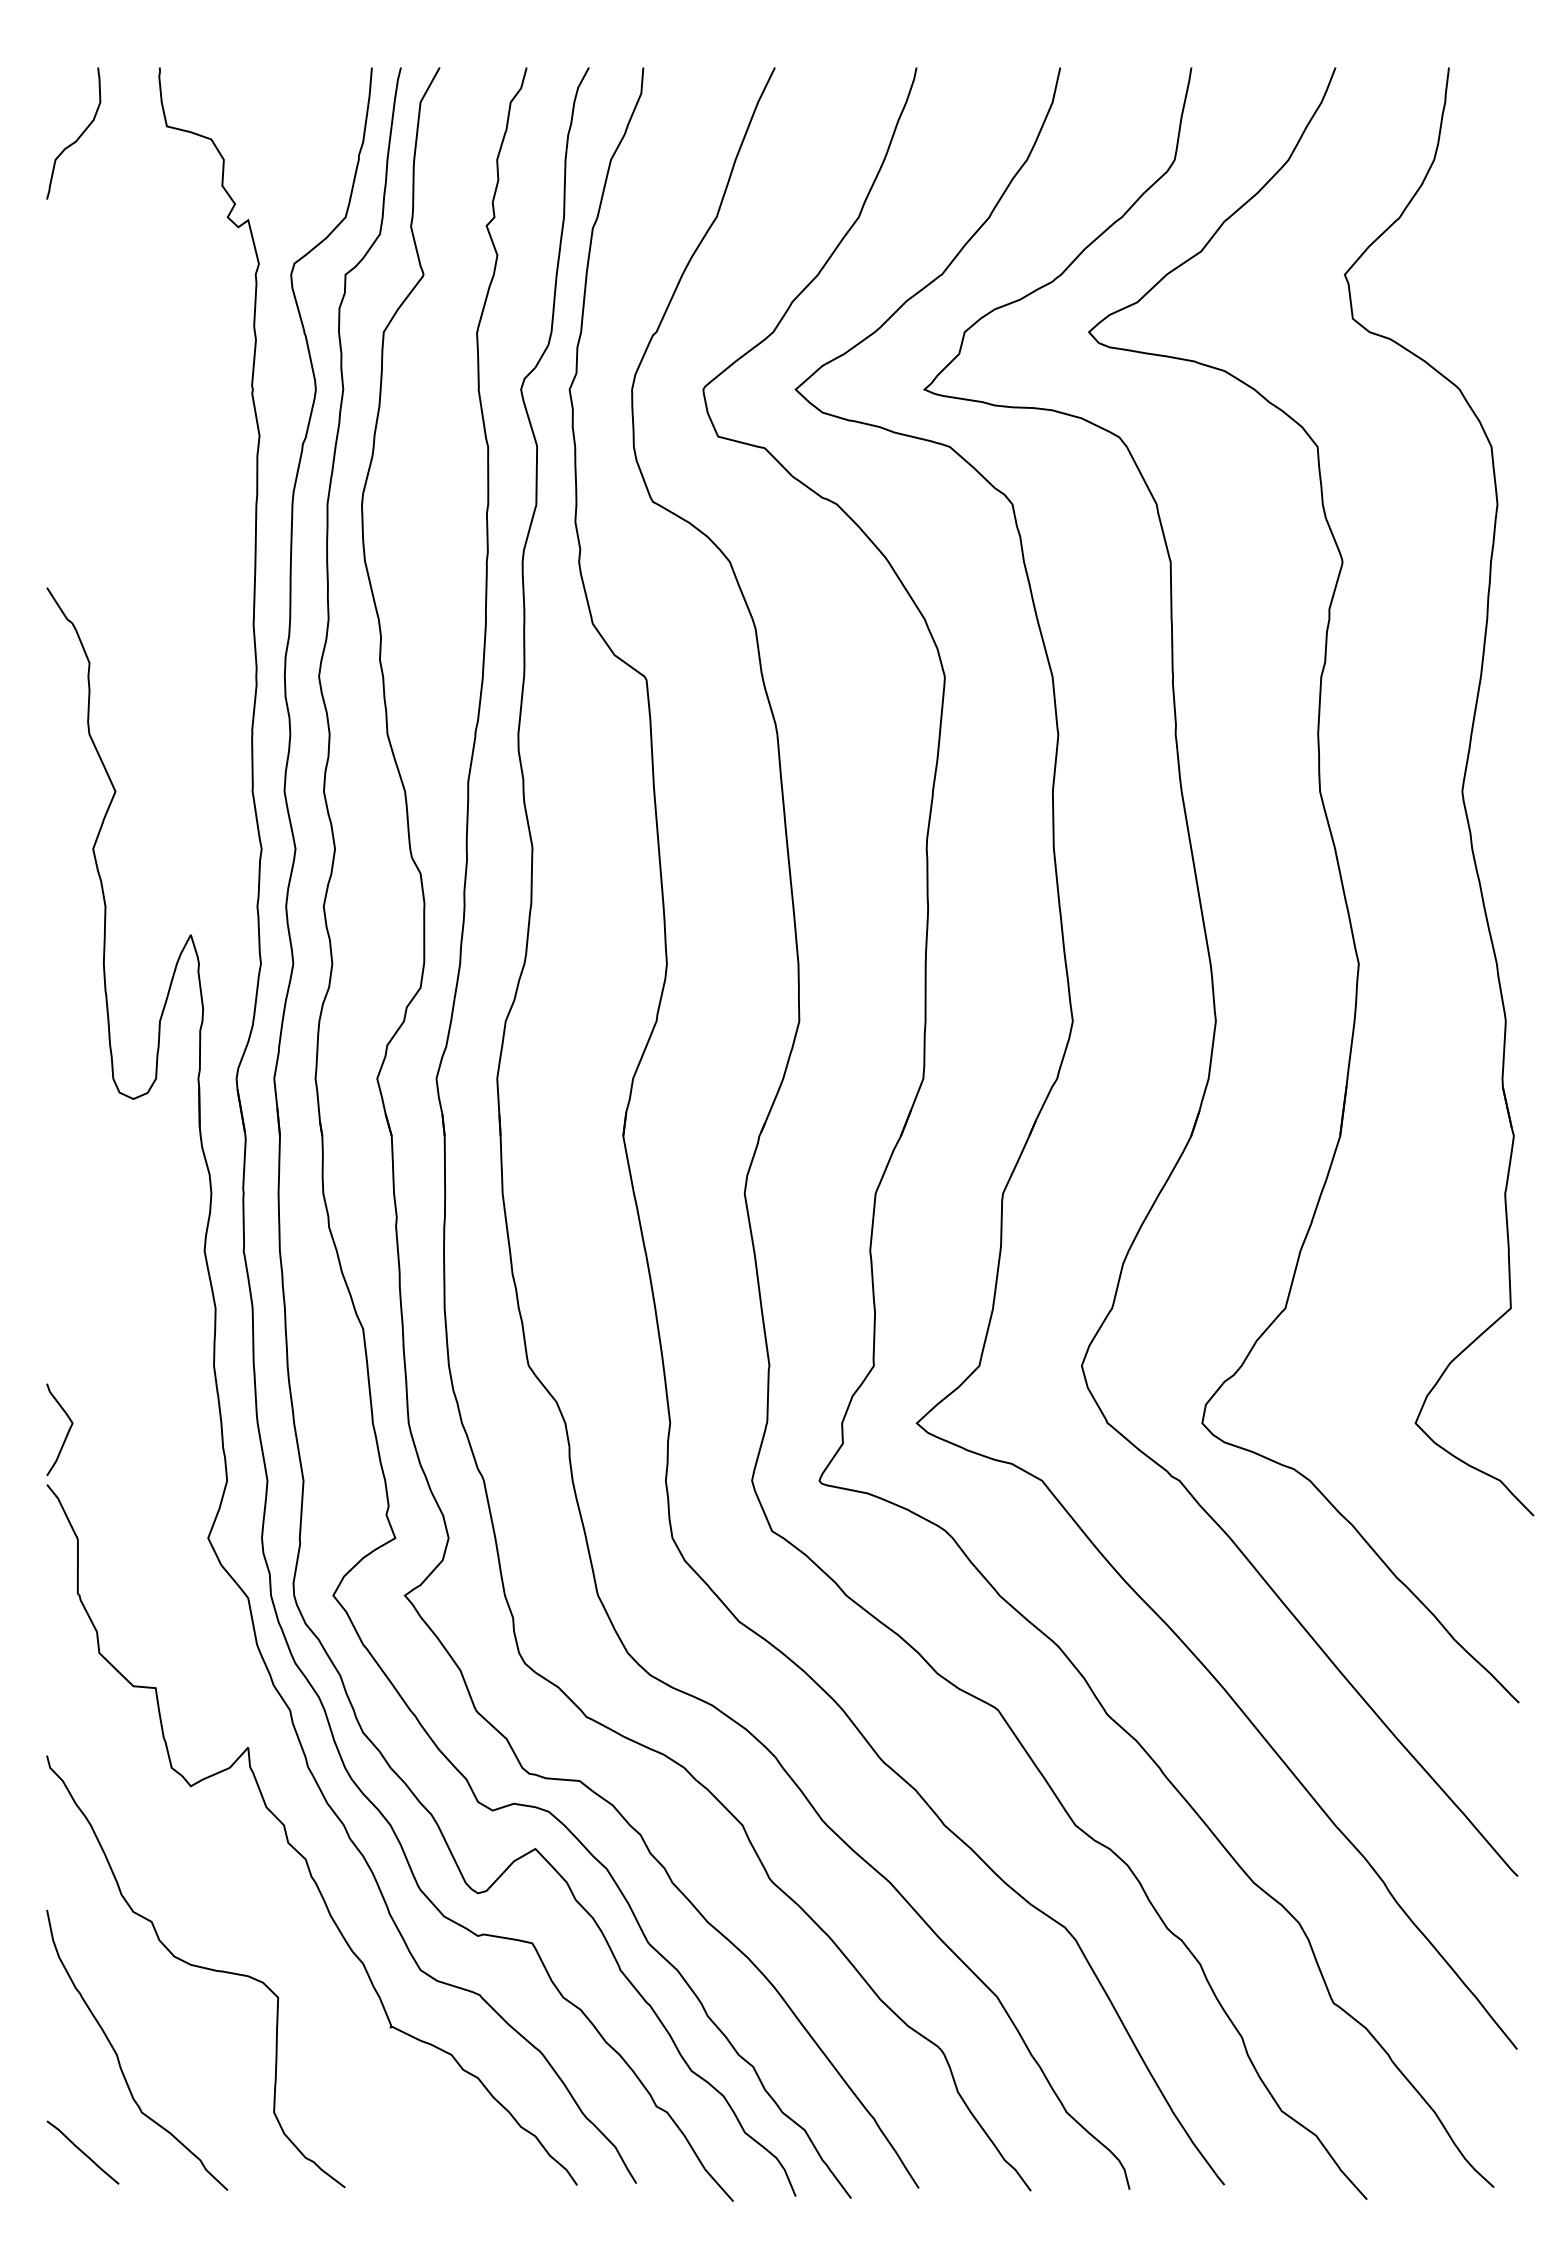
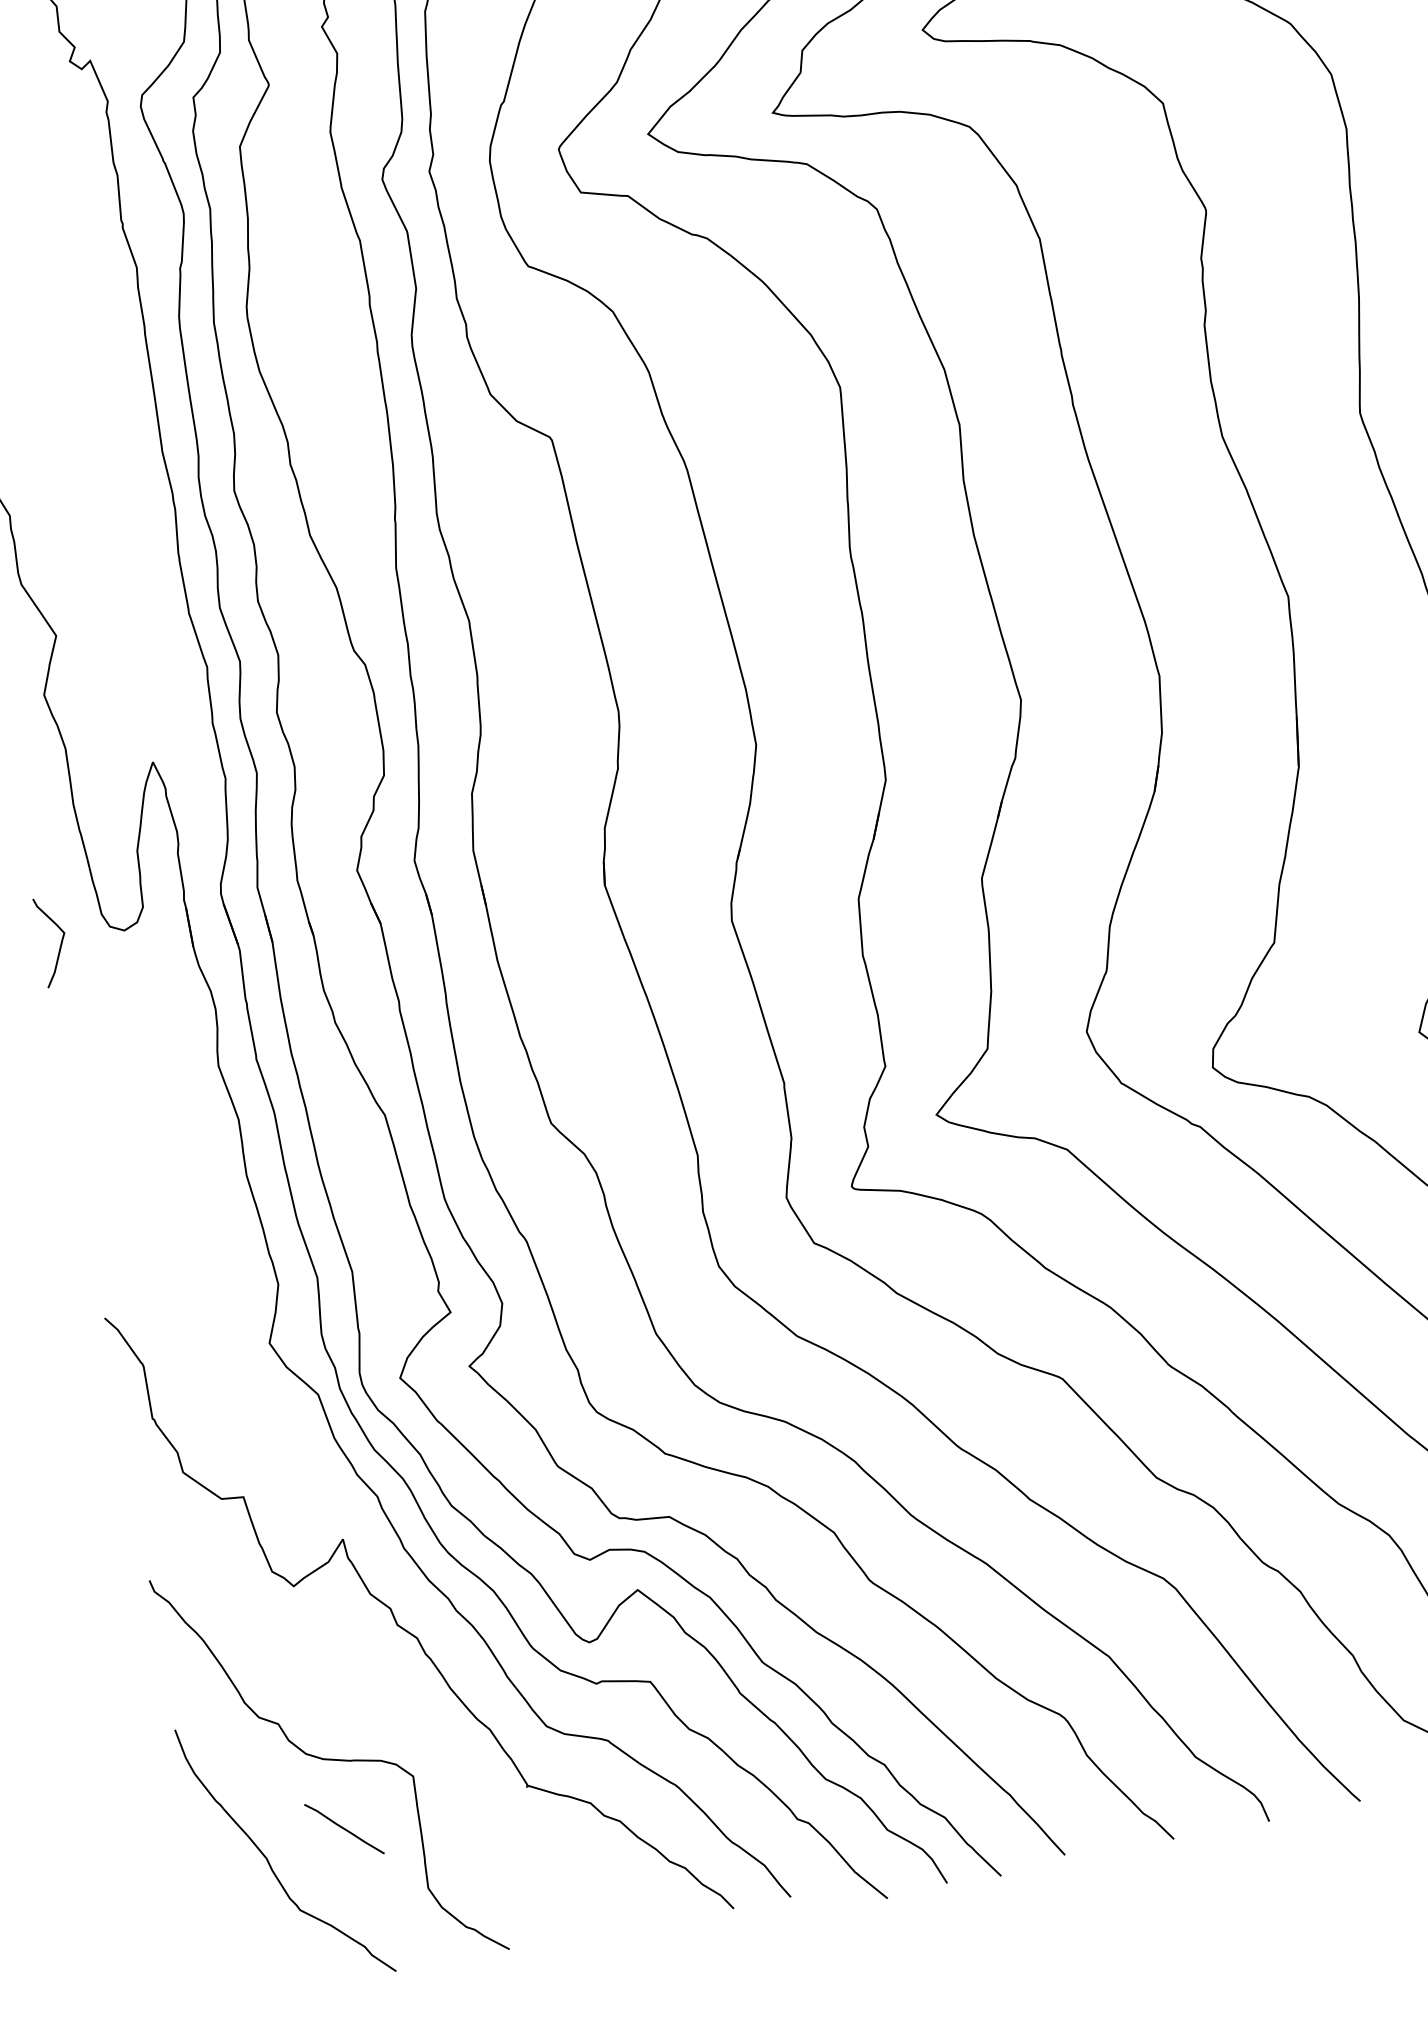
curve: (67, 1431) -> (60, 941), moved
line: (82, 2152) -> (343, 1829), moved

